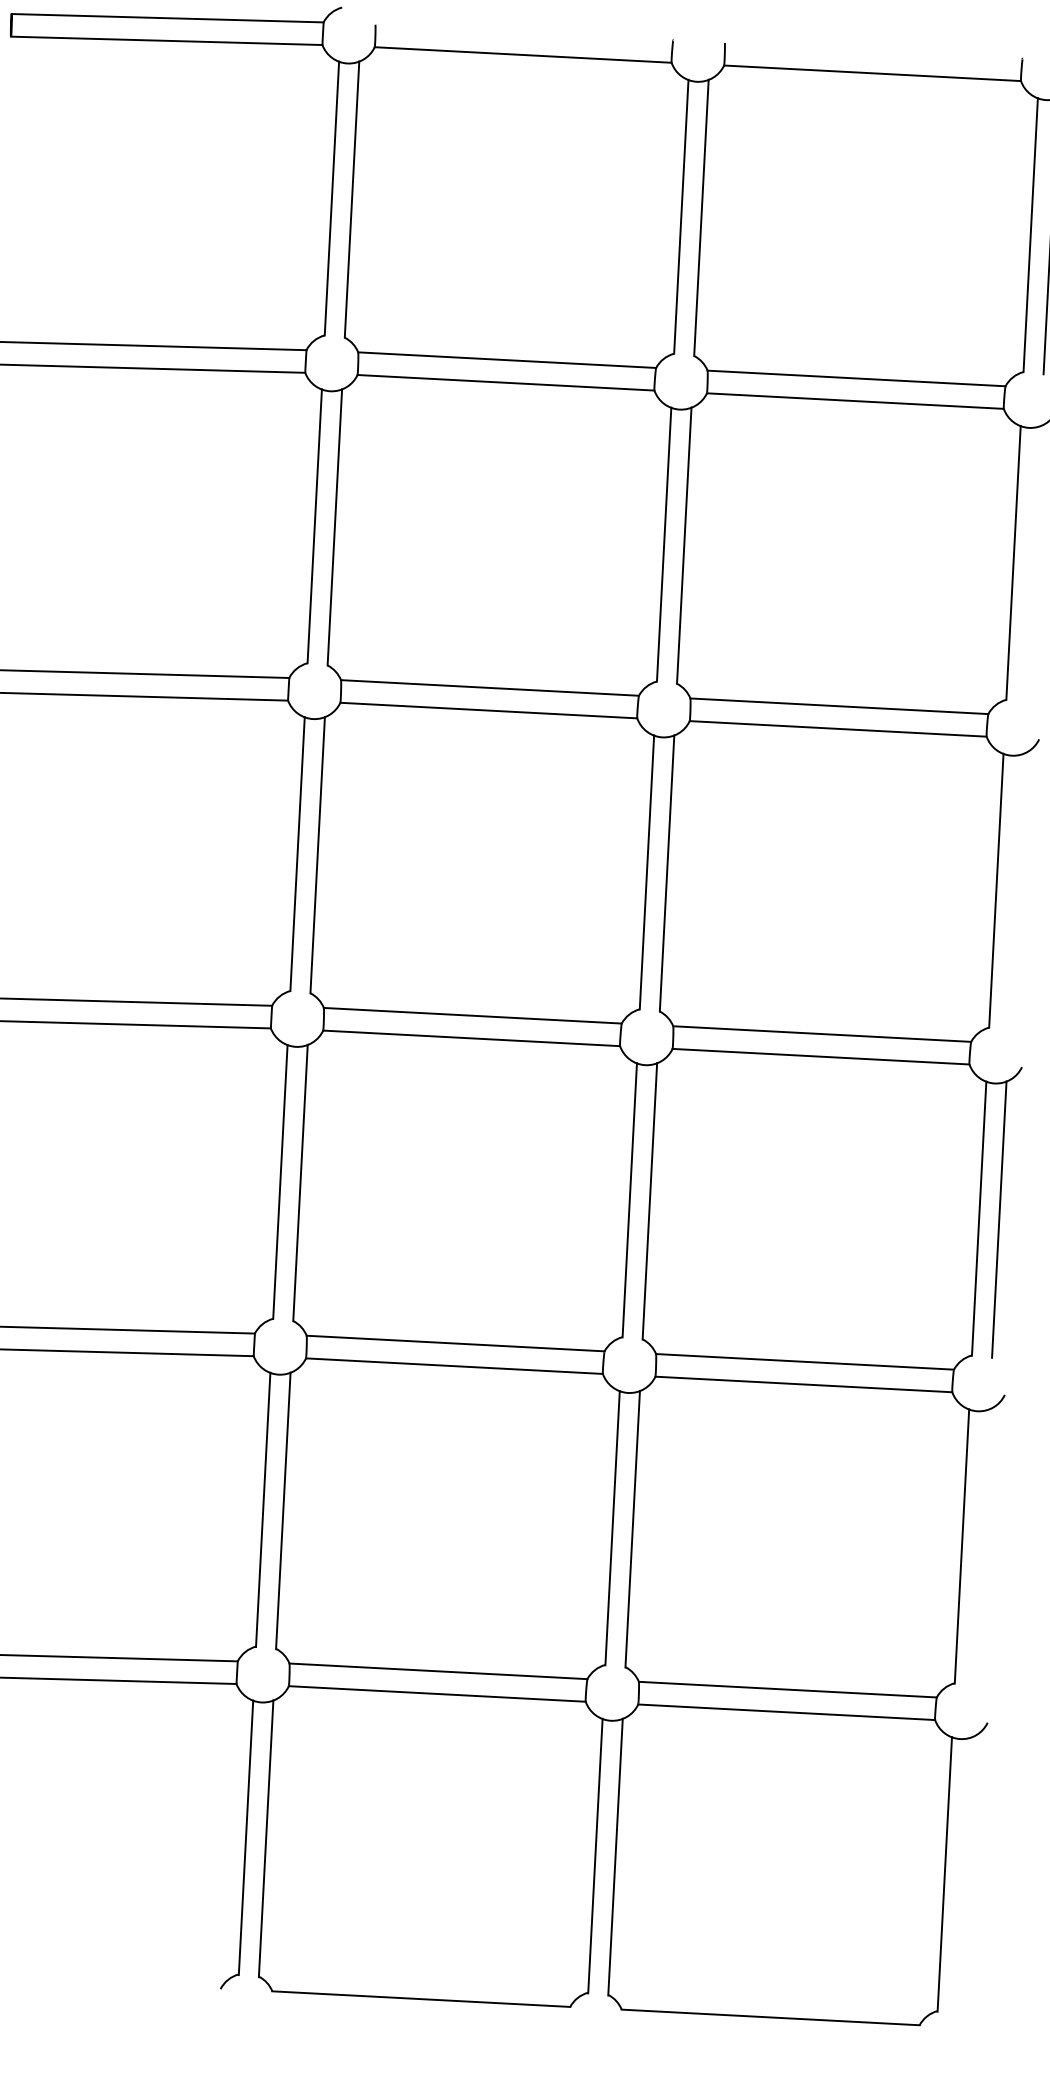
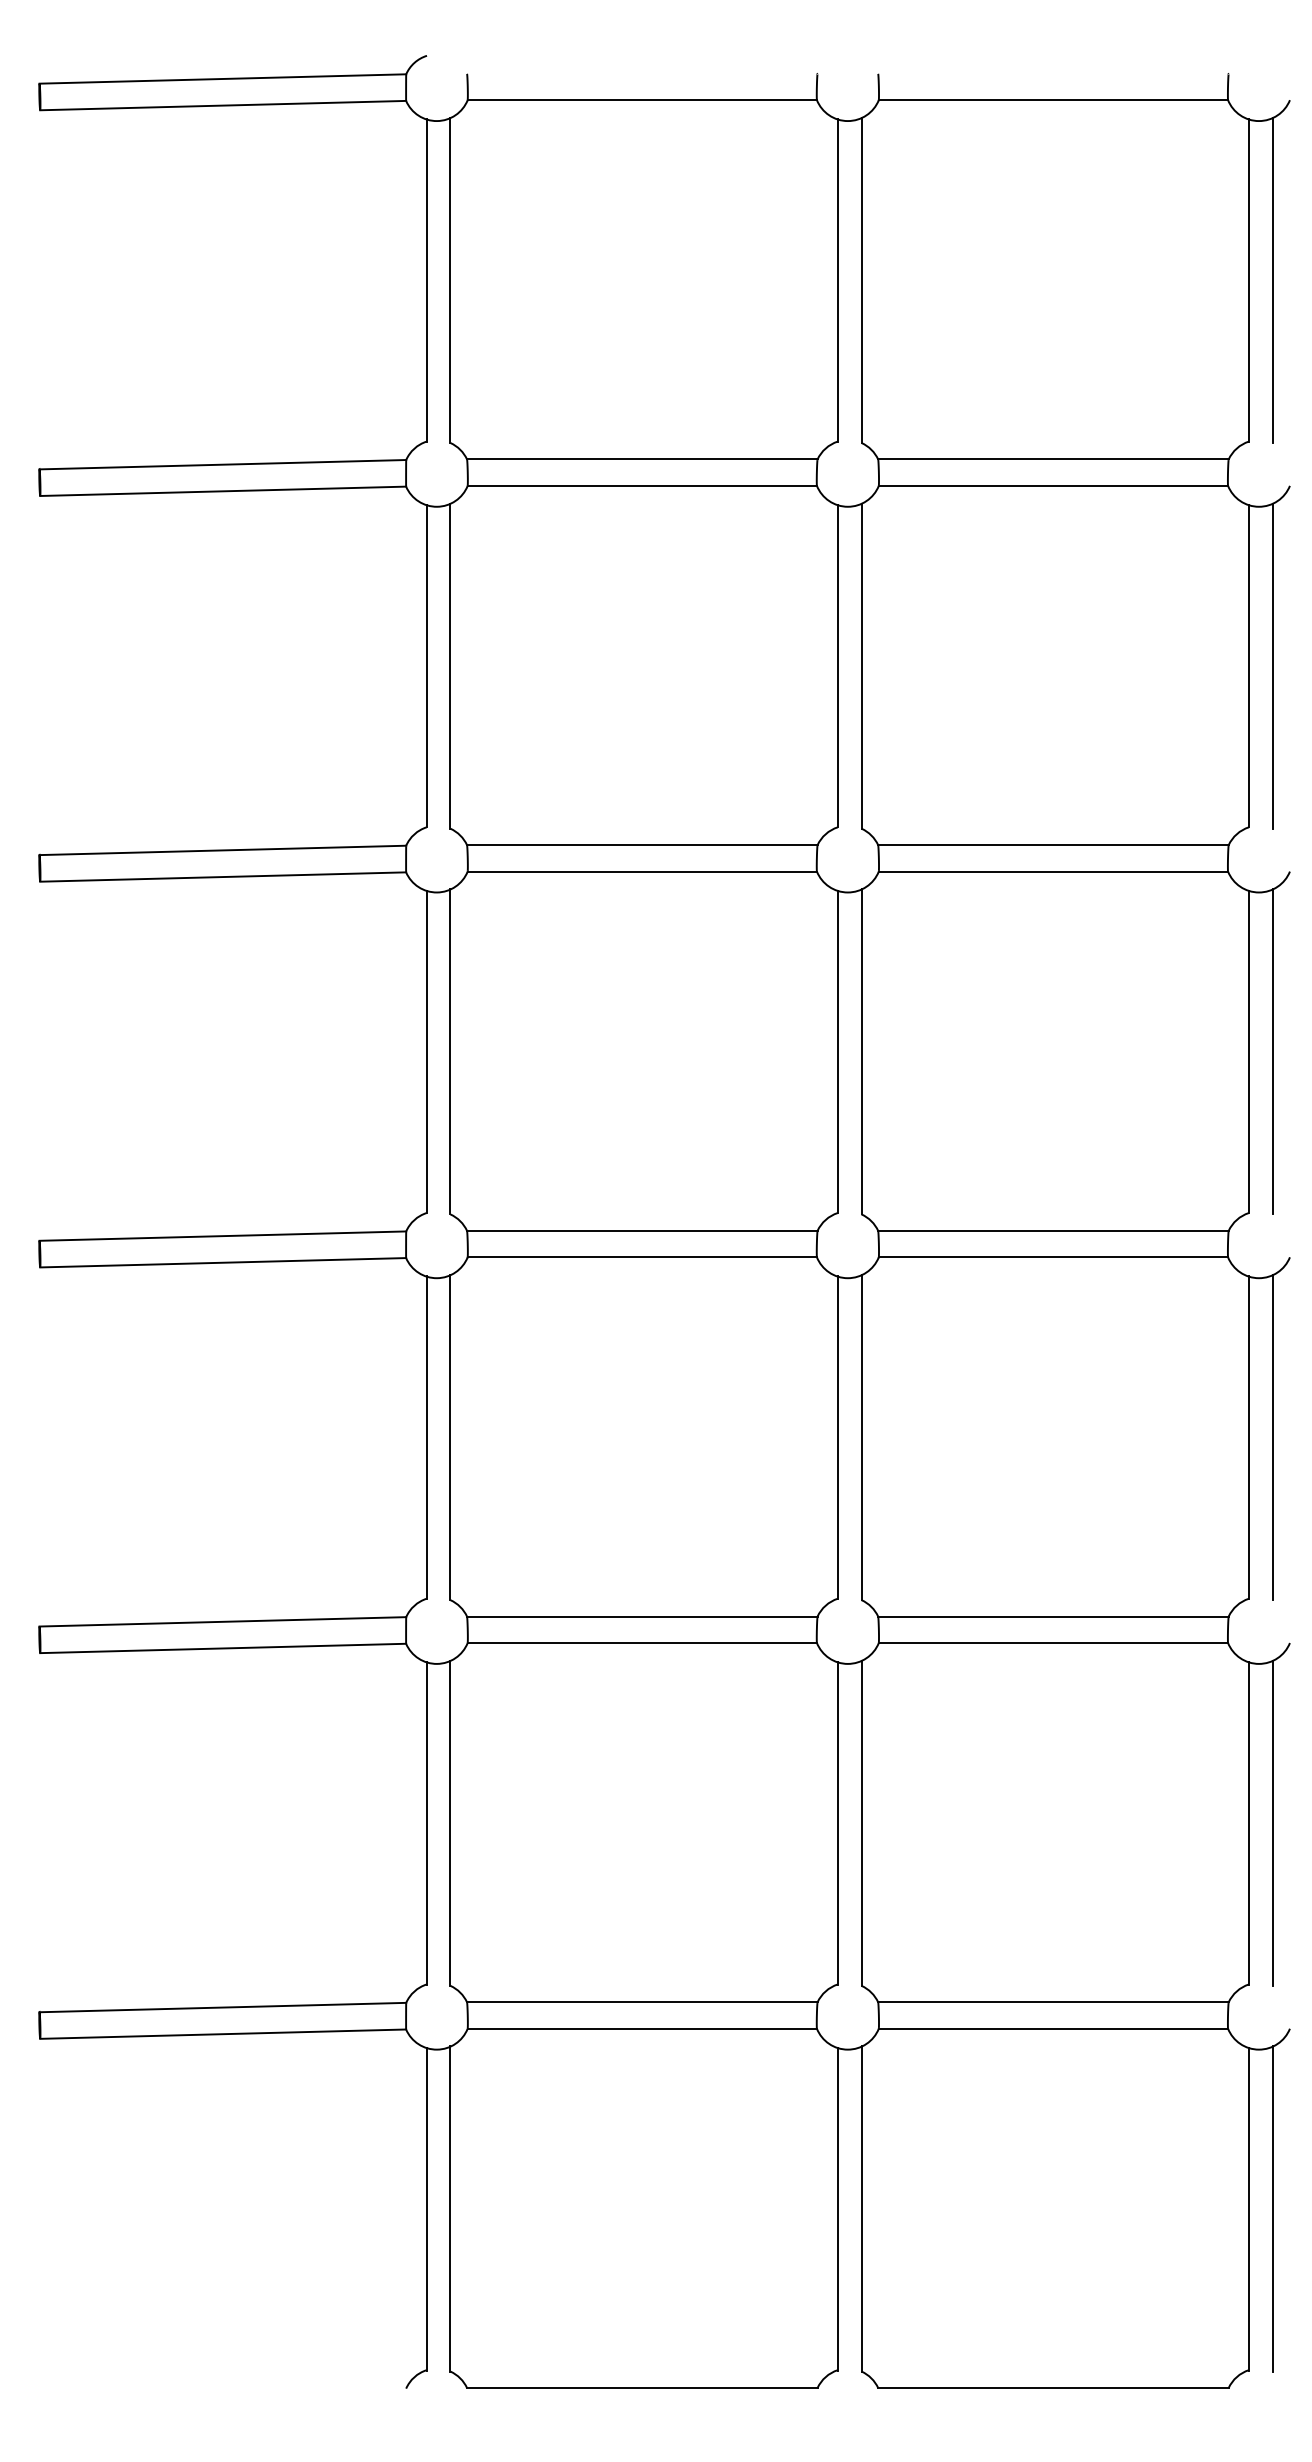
line: (1033, 563) -> (1272, 665), added
line: (1016, 891) -> (1272, 1051), added
line: (981, 1547) -> (1272, 1823), added
line: (964, 1875) -> (1272, 2209), added

